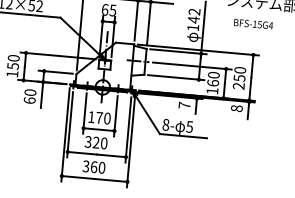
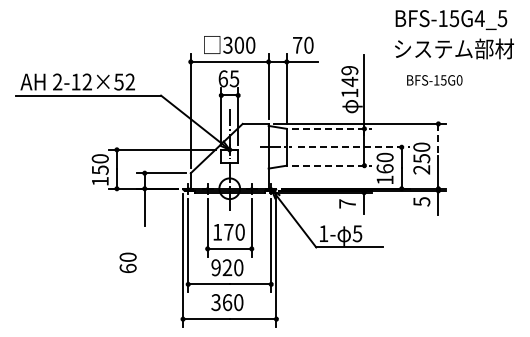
text: (194, 11) -> (349, 70), 142 -> 149
text: (270, 25) -> (459, 80), BFS-15G4 -> BFS-15G0
line: (178, 51) -> (332, 128), solid -> dashed
line: (192, 66) -> (353, 147), solid -> dashed
line: (252, 66) -> (438, 140), solid -> dashed
line: (176, 77) -> (332, 165), solid -> dashed
text: (29, 96) -> (127, 262), moved
text: (236, 108) -> (421, 201), 8 -> 5
text: (165, 124) -> (323, 233), 8- -> 1-
text: (87, 141) -> (215, 267), 320 -> 920

